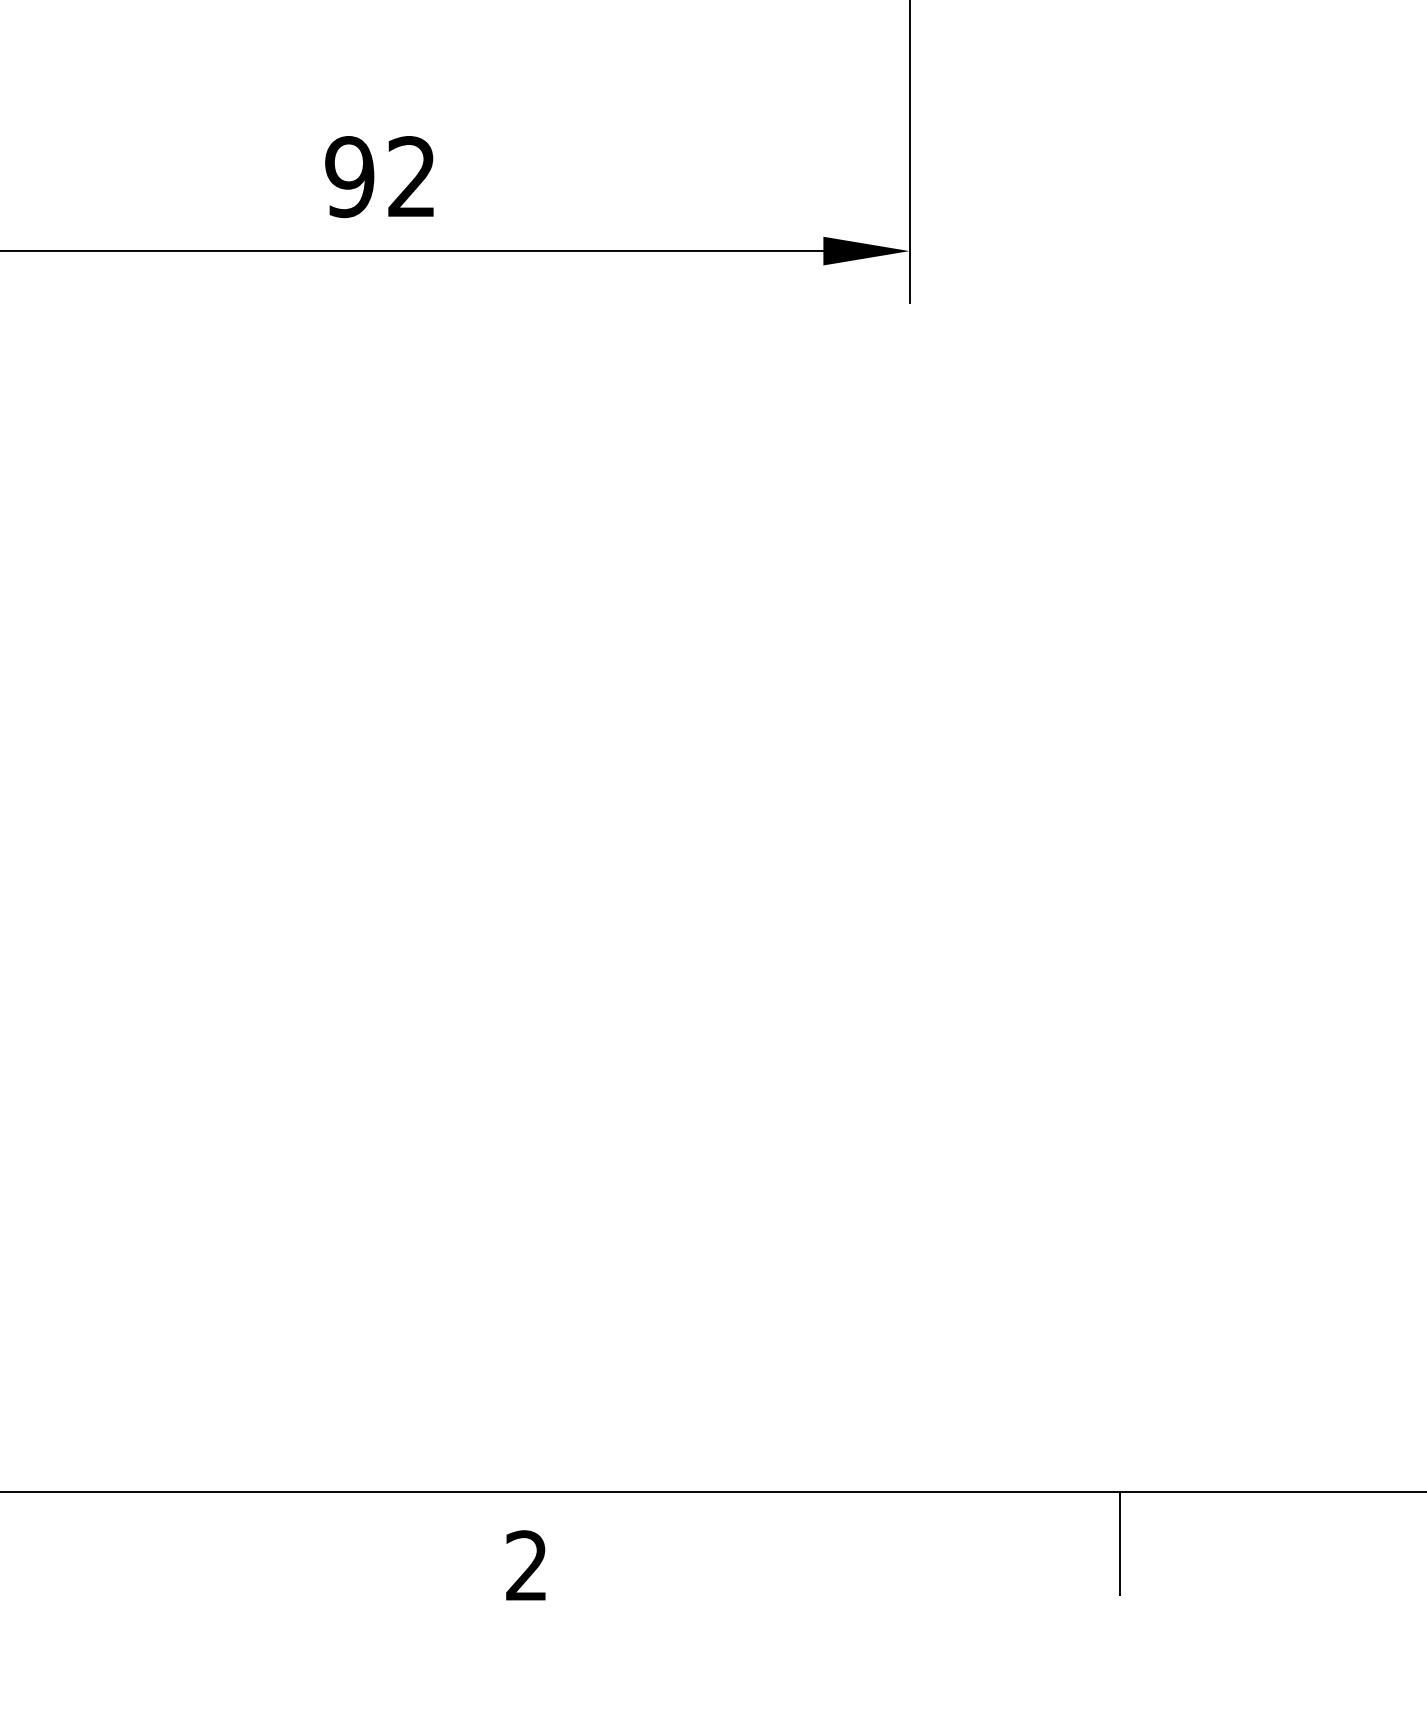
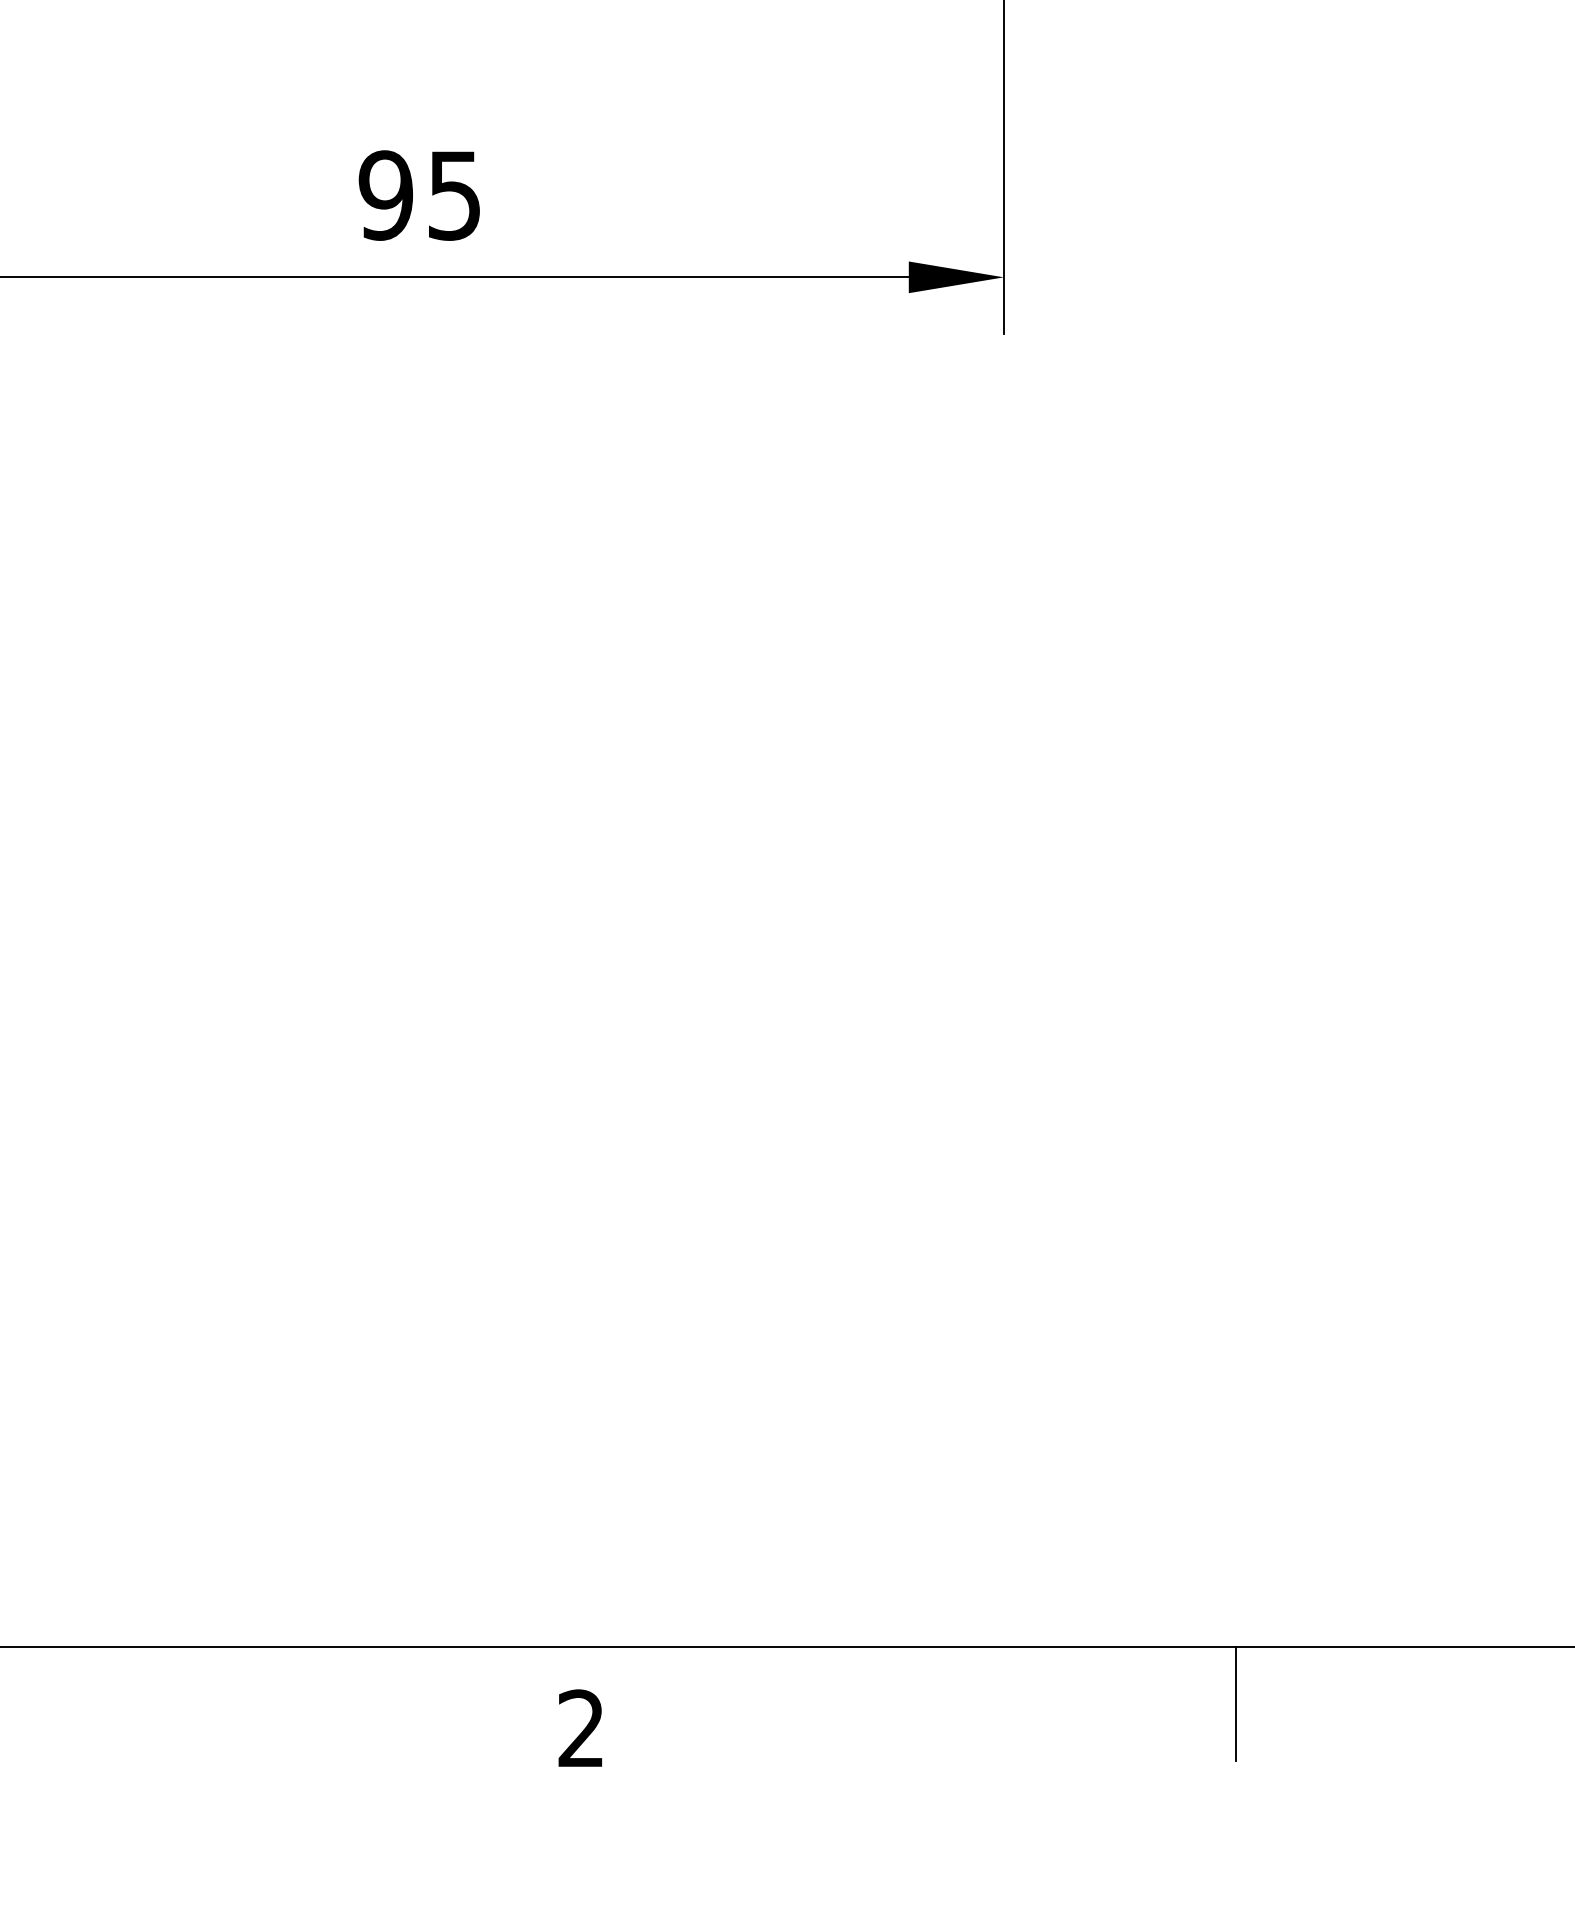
text: (410, 176) -> (453, 195), 92 -> 95

